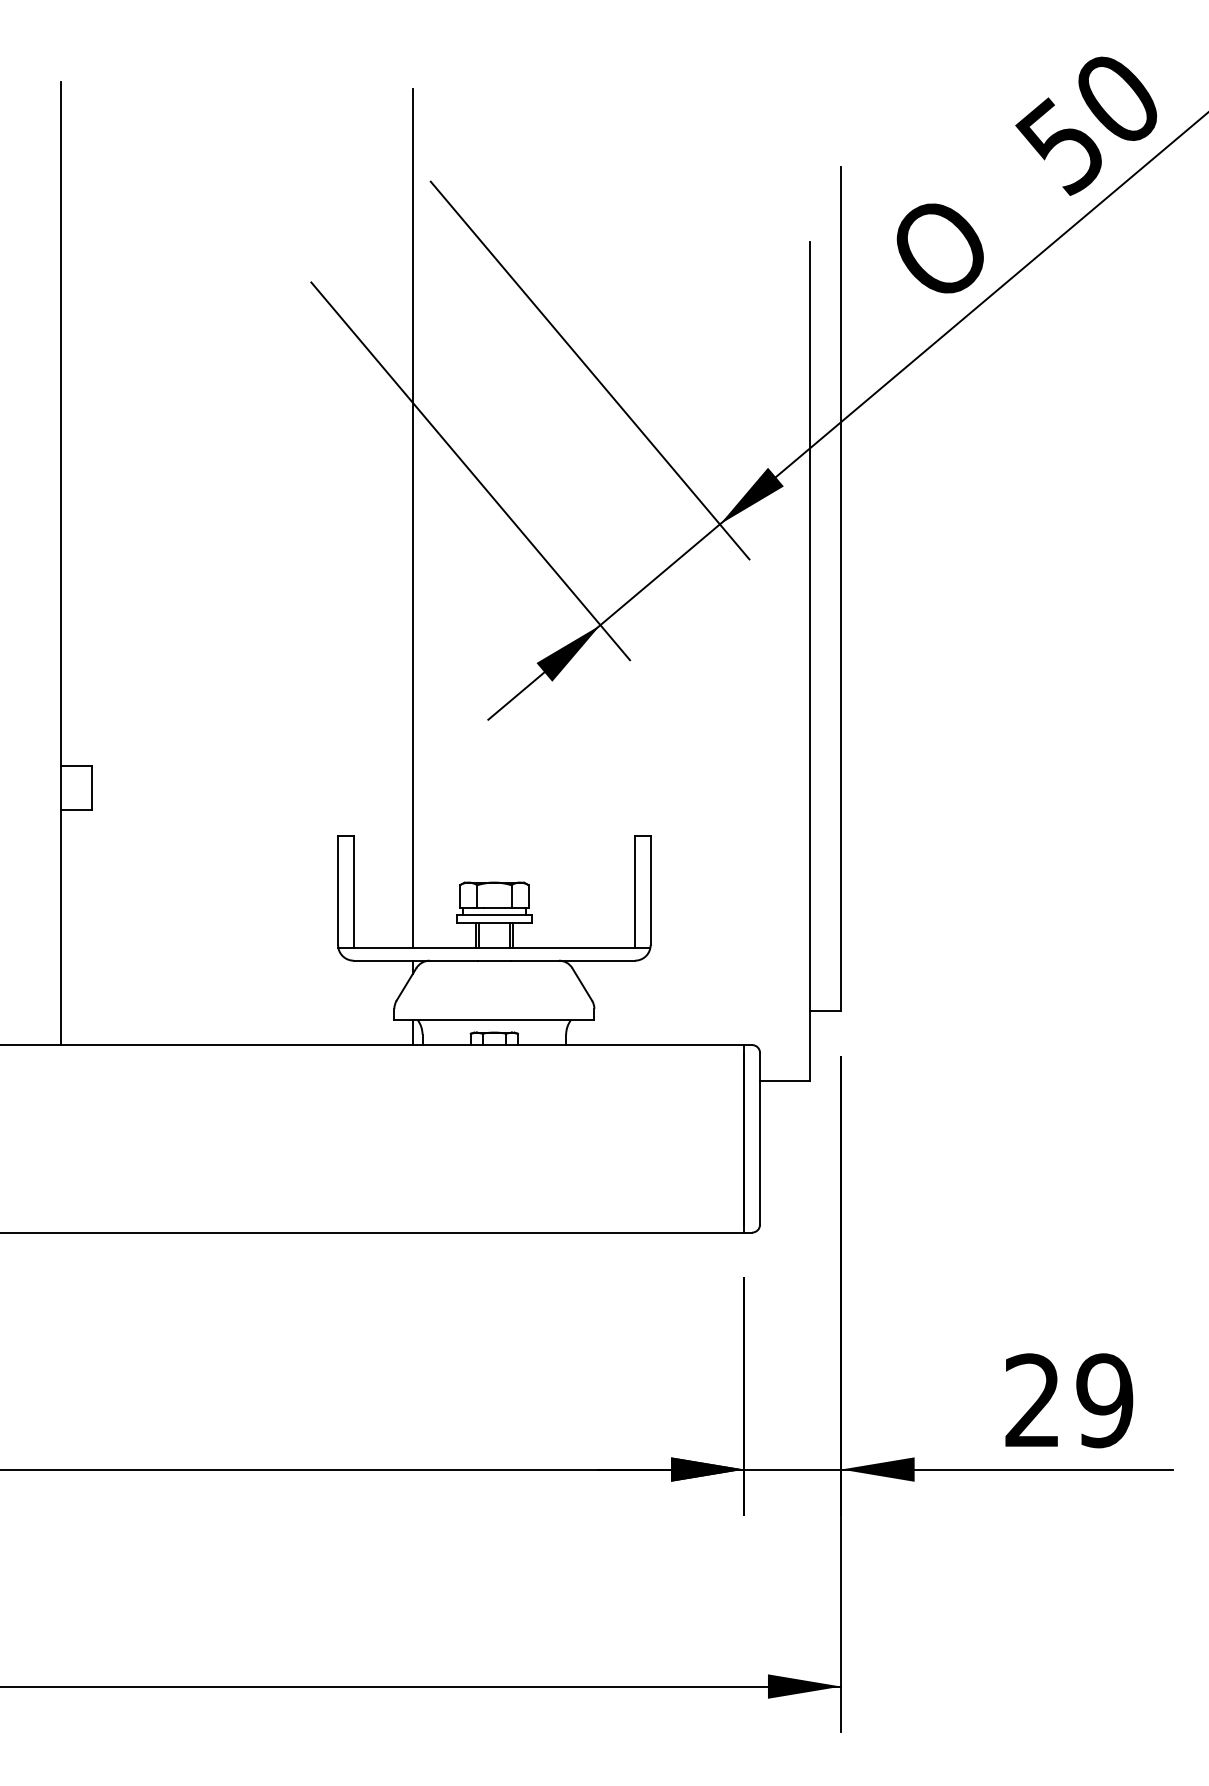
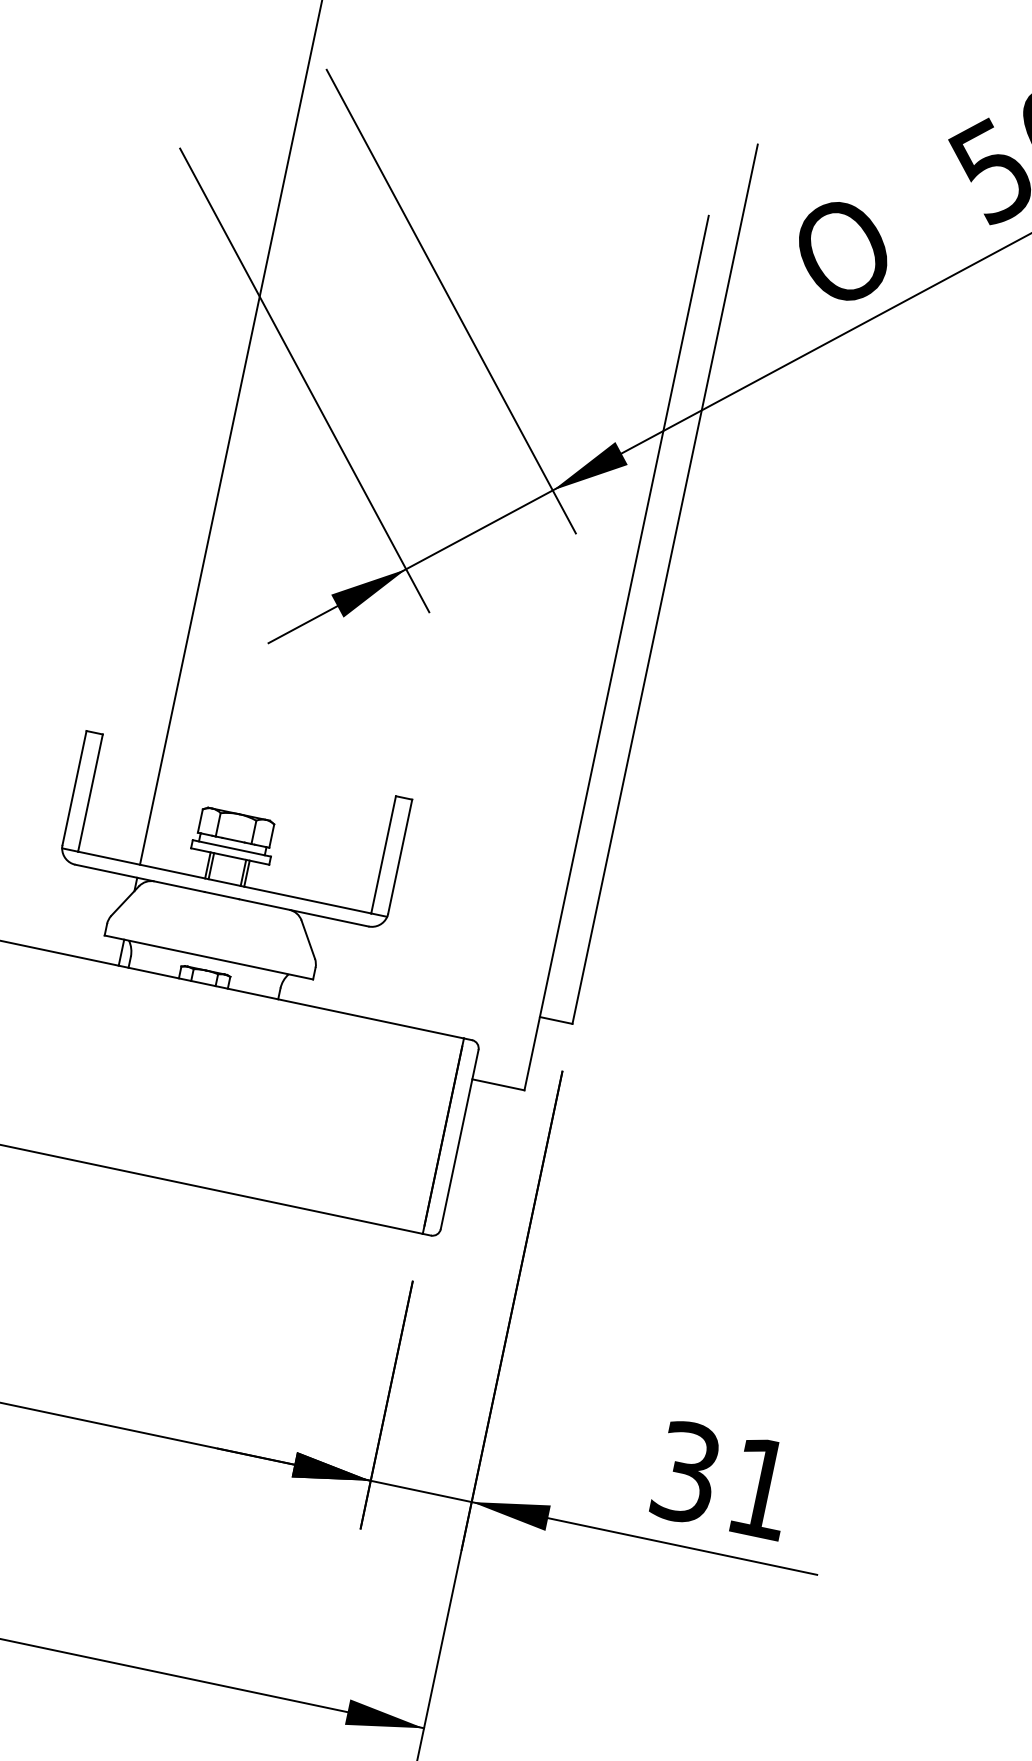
text: (1069, 1400) -> (724, 1480), 29 -> 31

